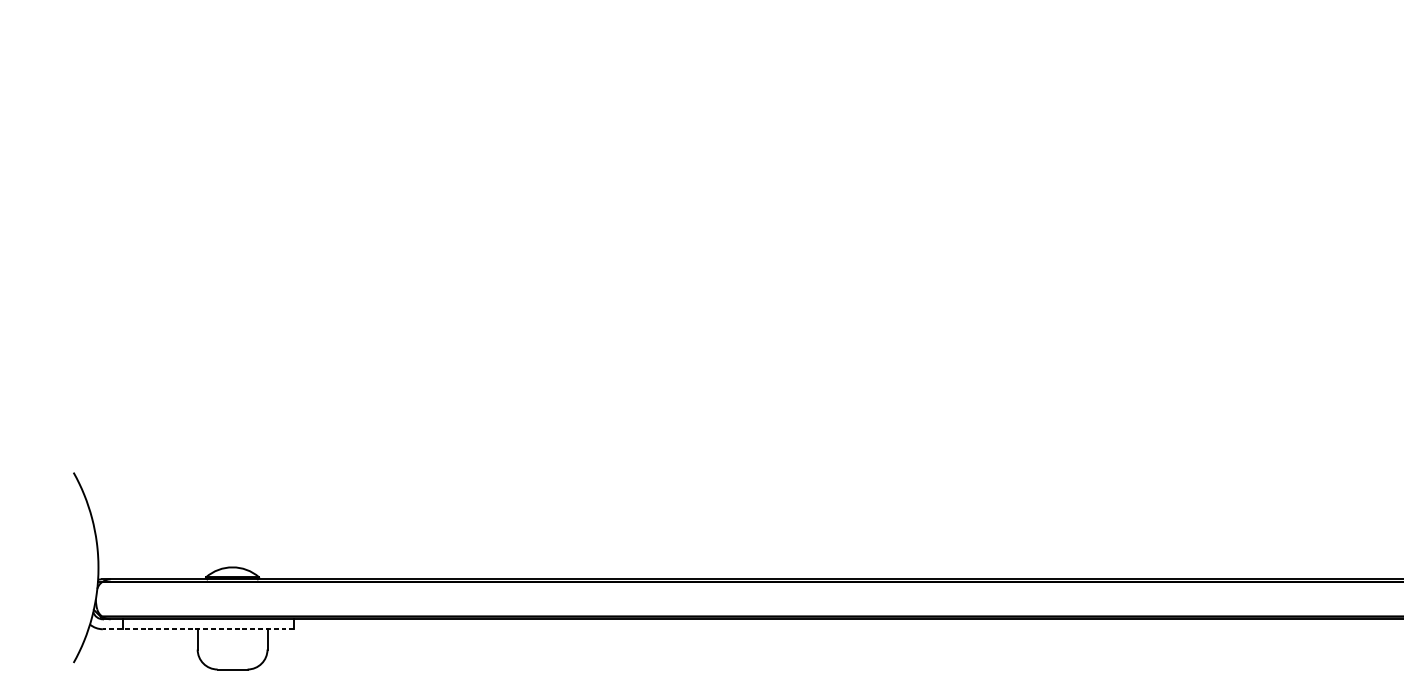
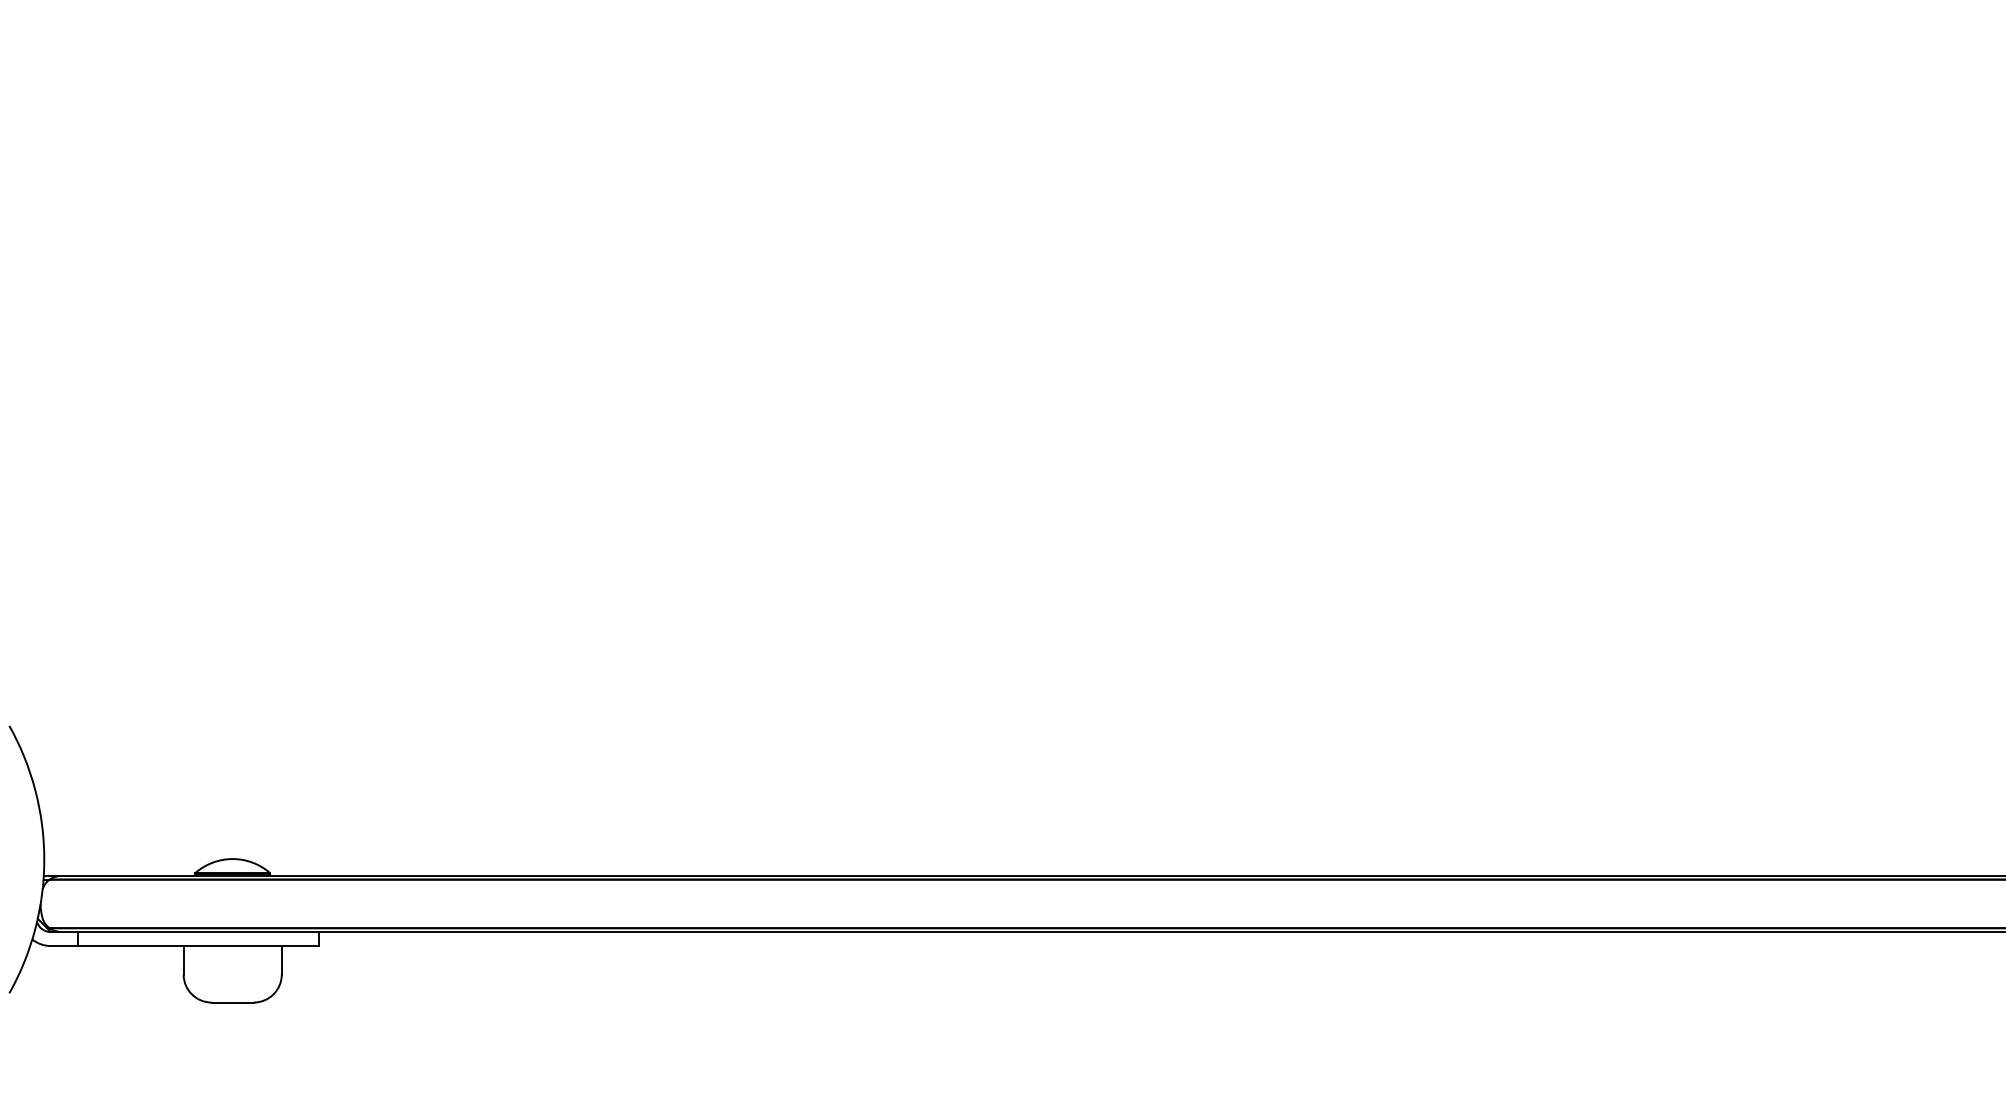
line: (198, 628) -> (184, 945), dashed -> solid

